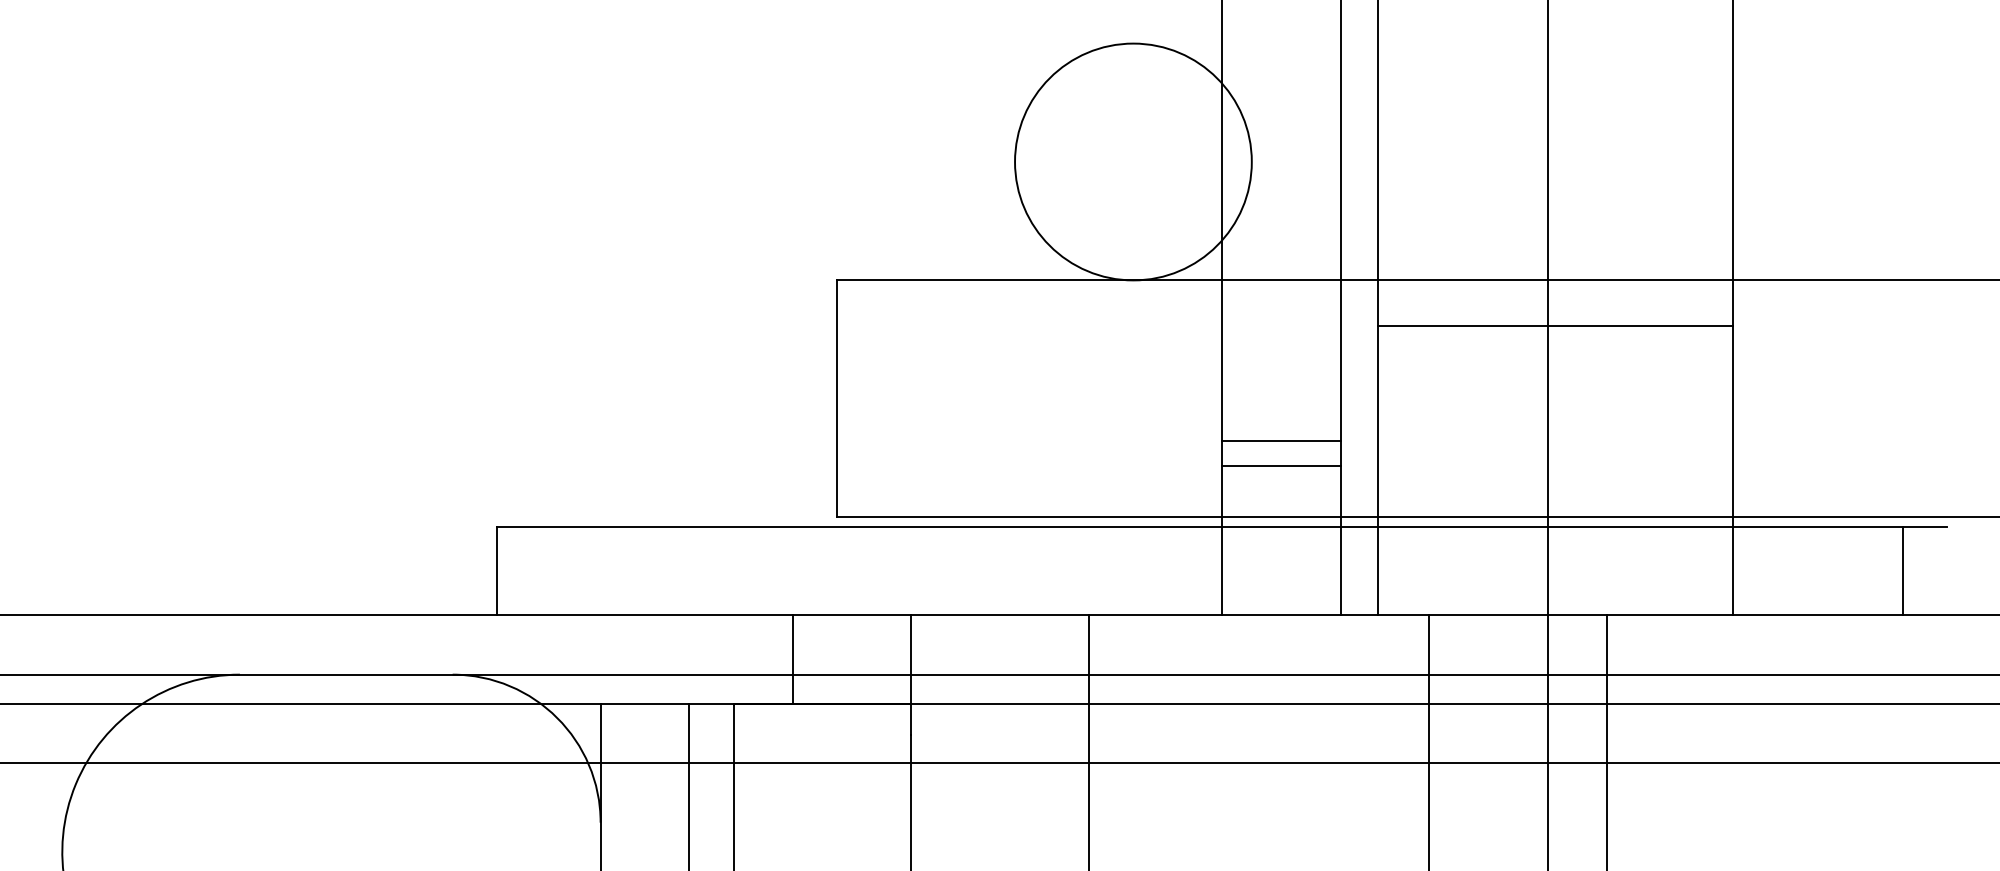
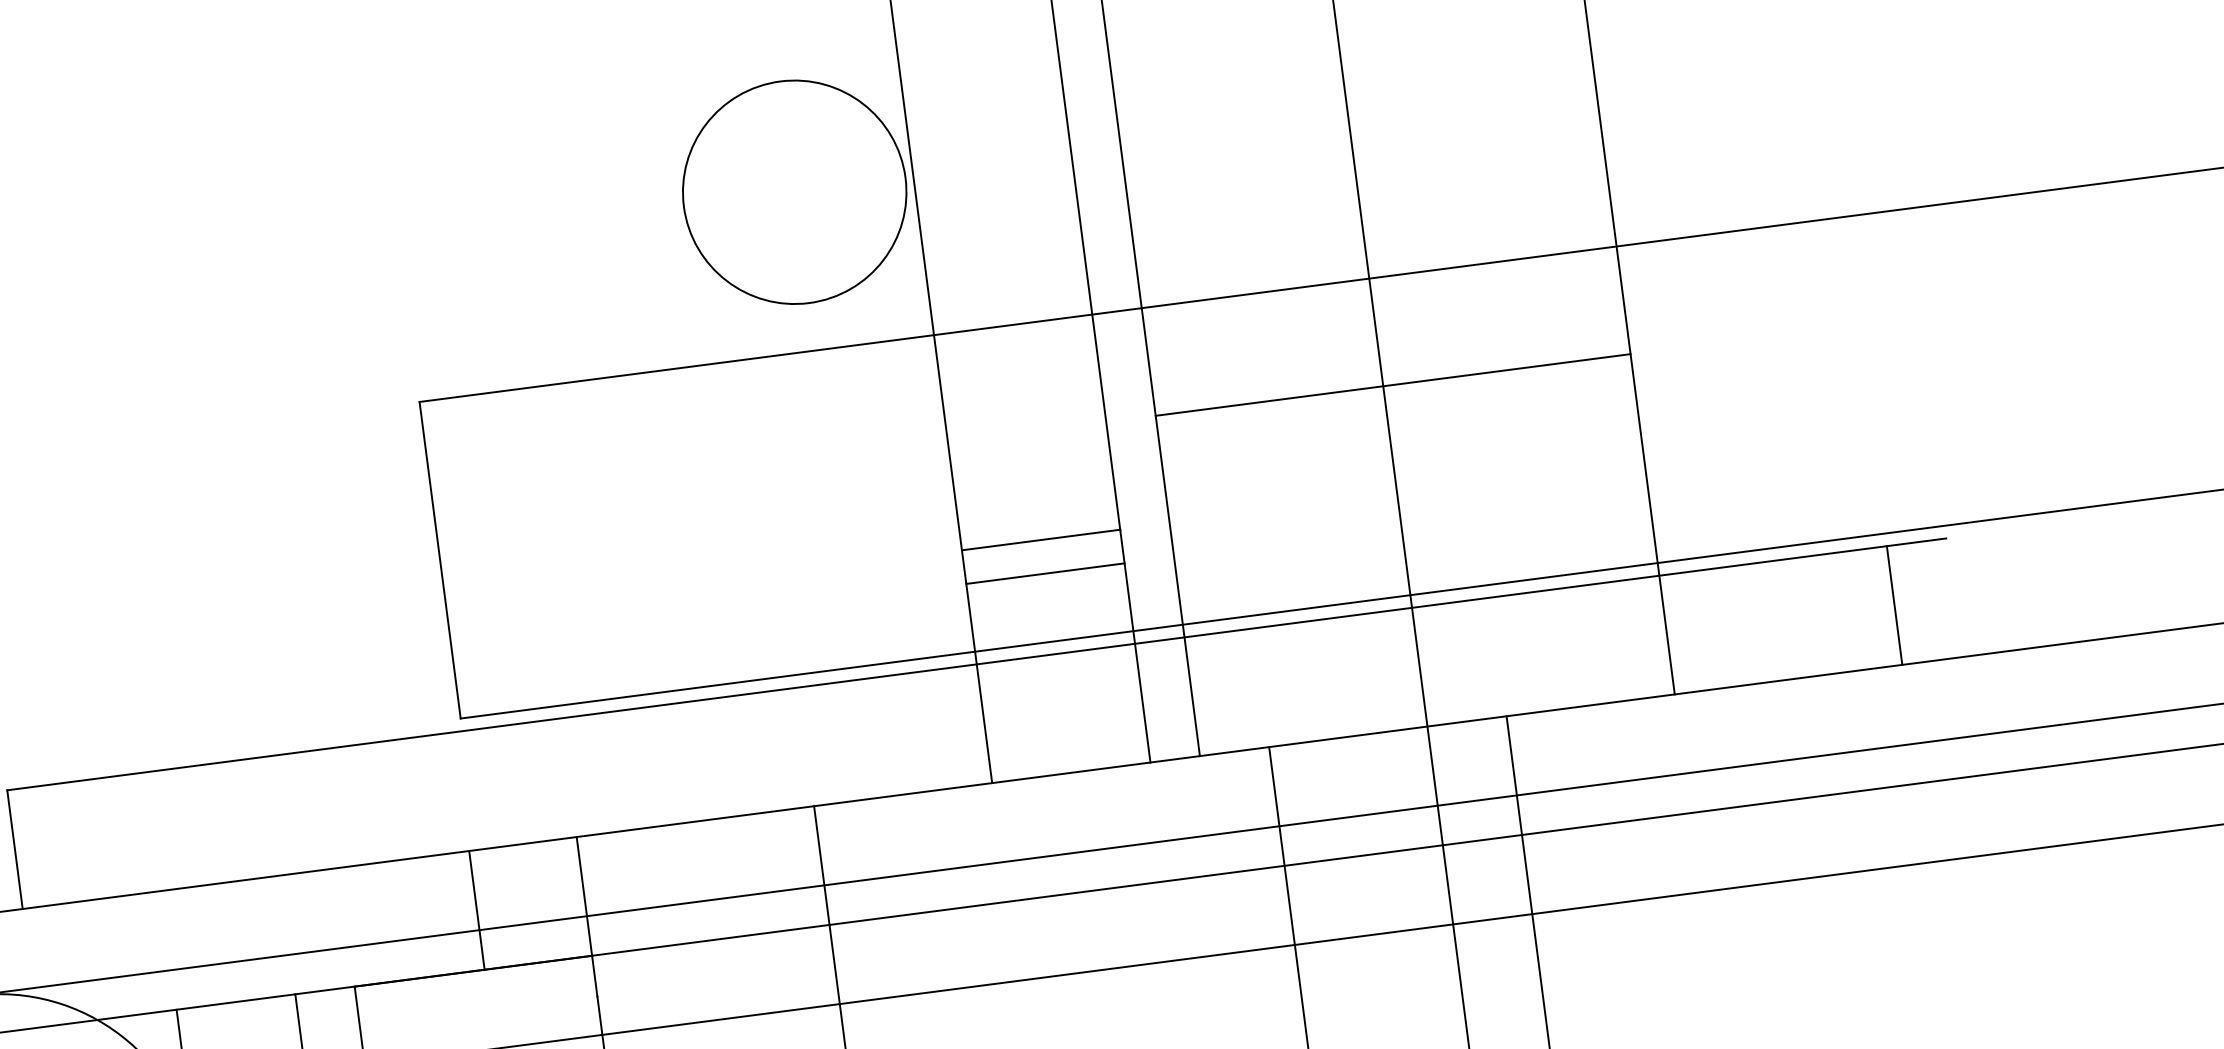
circle: (1133, 161) -> (794, 191), size x0.7
line: (1554, 325) -> (1392, 384), moved
line: (793, 659) -> (477, 909), moved

